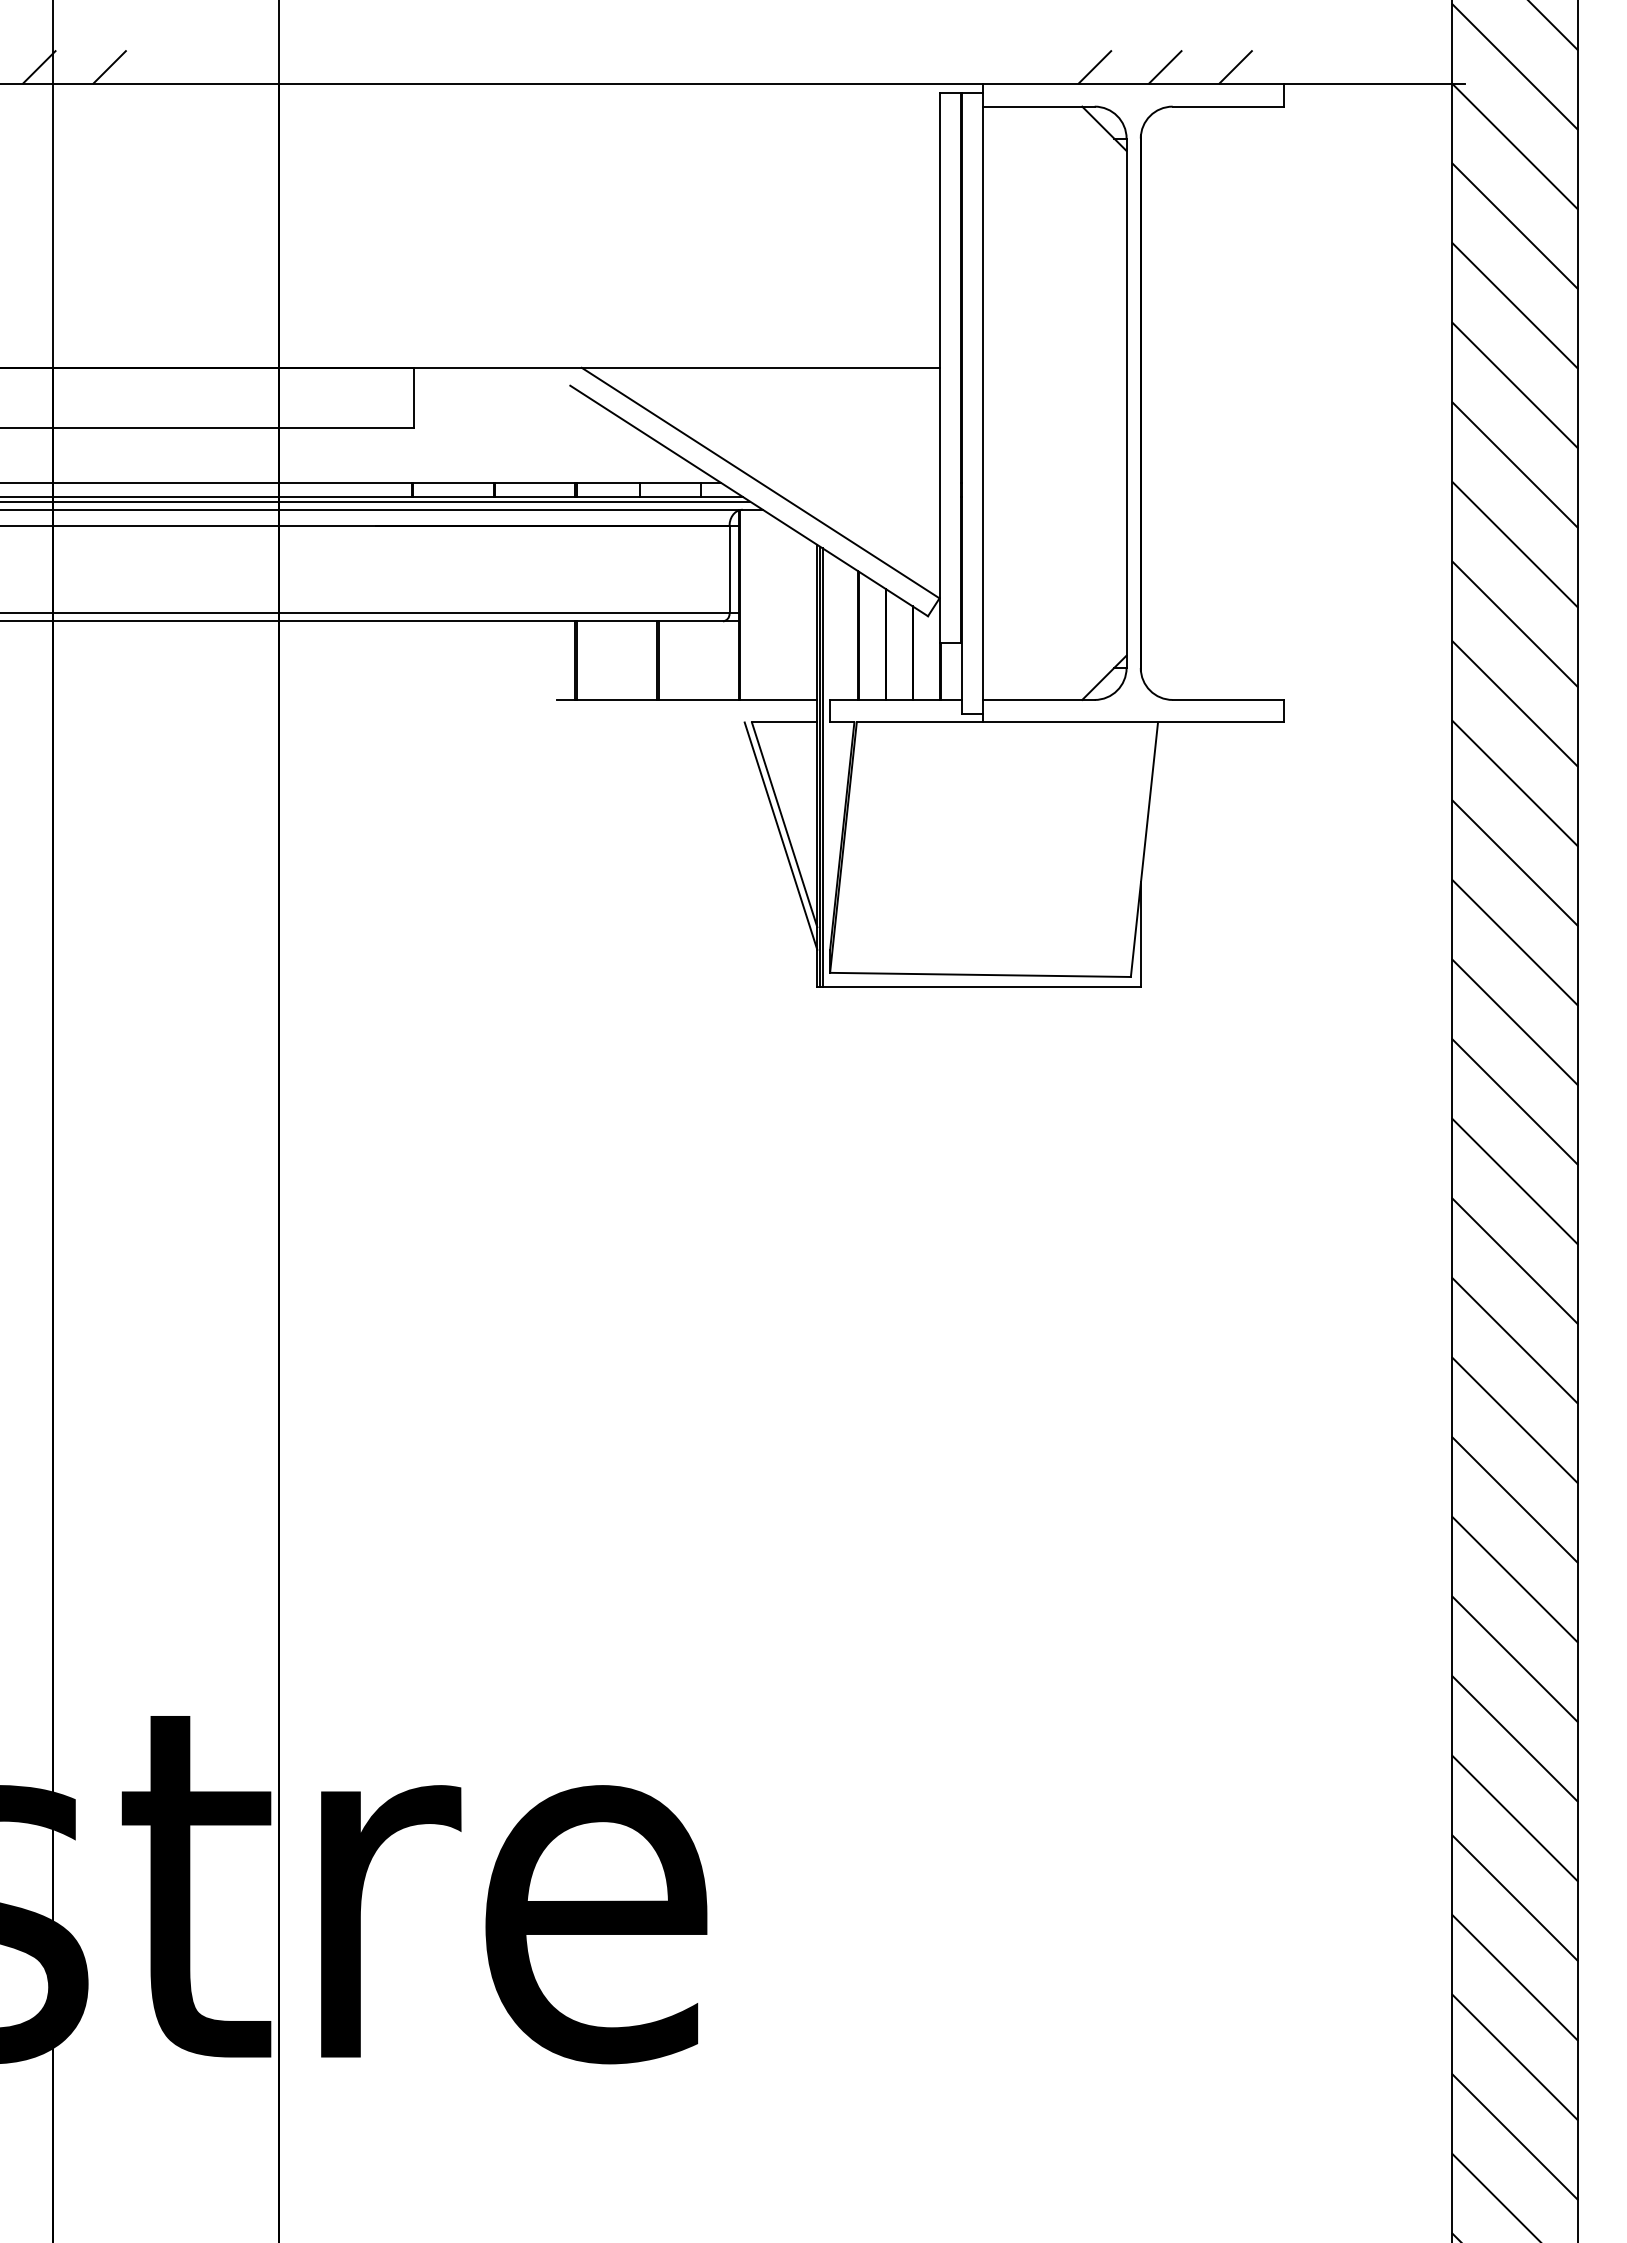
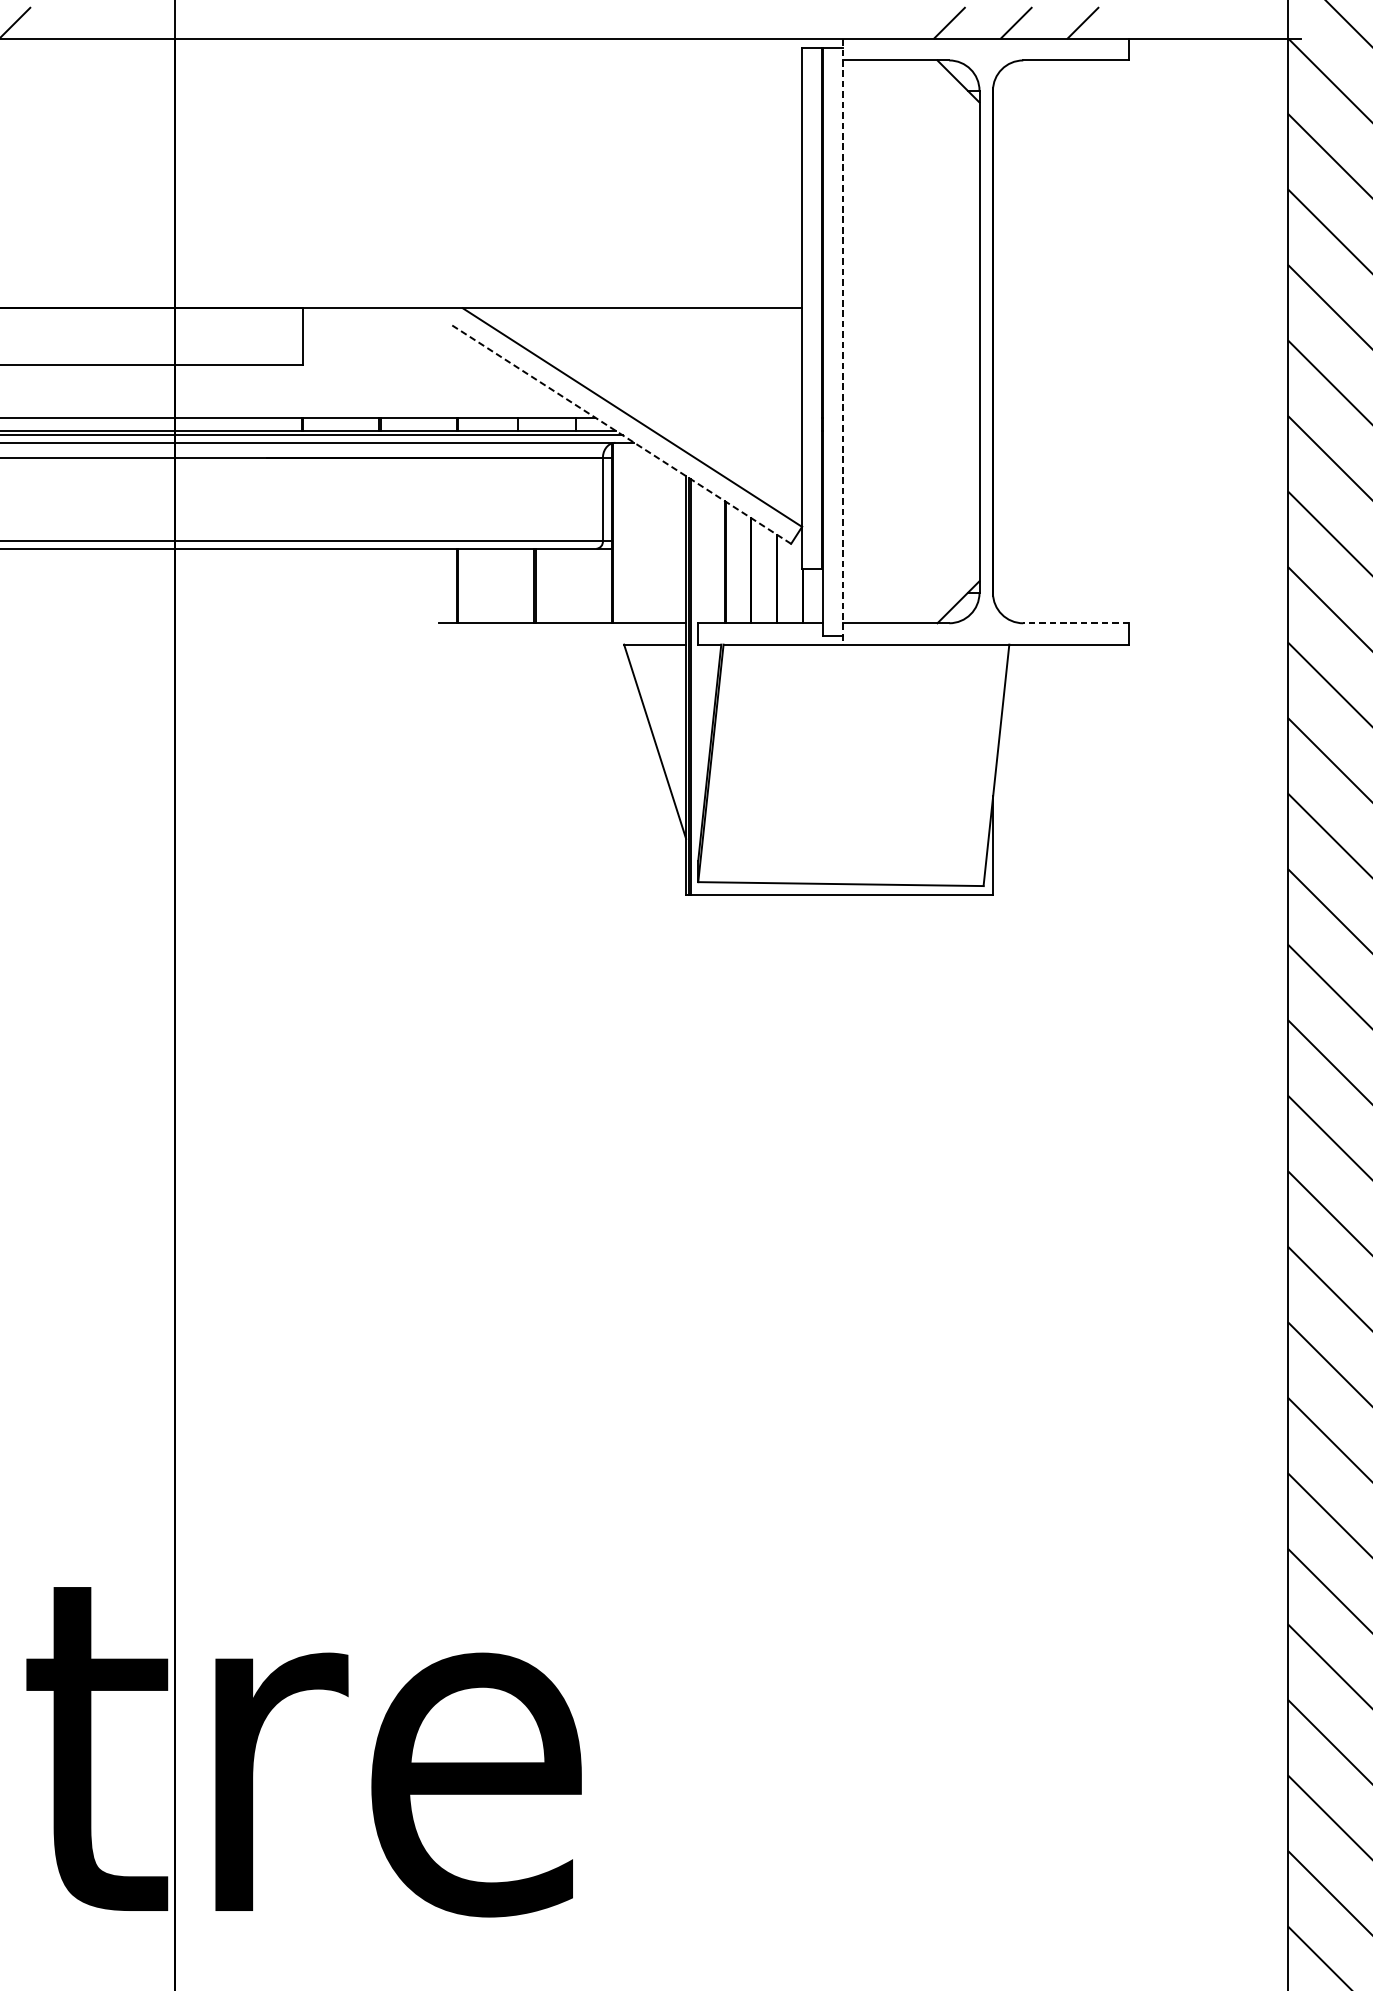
line: (982, 403) -> (842, 342), solid -> dashed
line: (749, 500) -> (621, 434), solid -> dashed
line: (1228, 699) -> (1076, 622), solid -> dashed
line: (780, 835) -> (651, 751), removed

